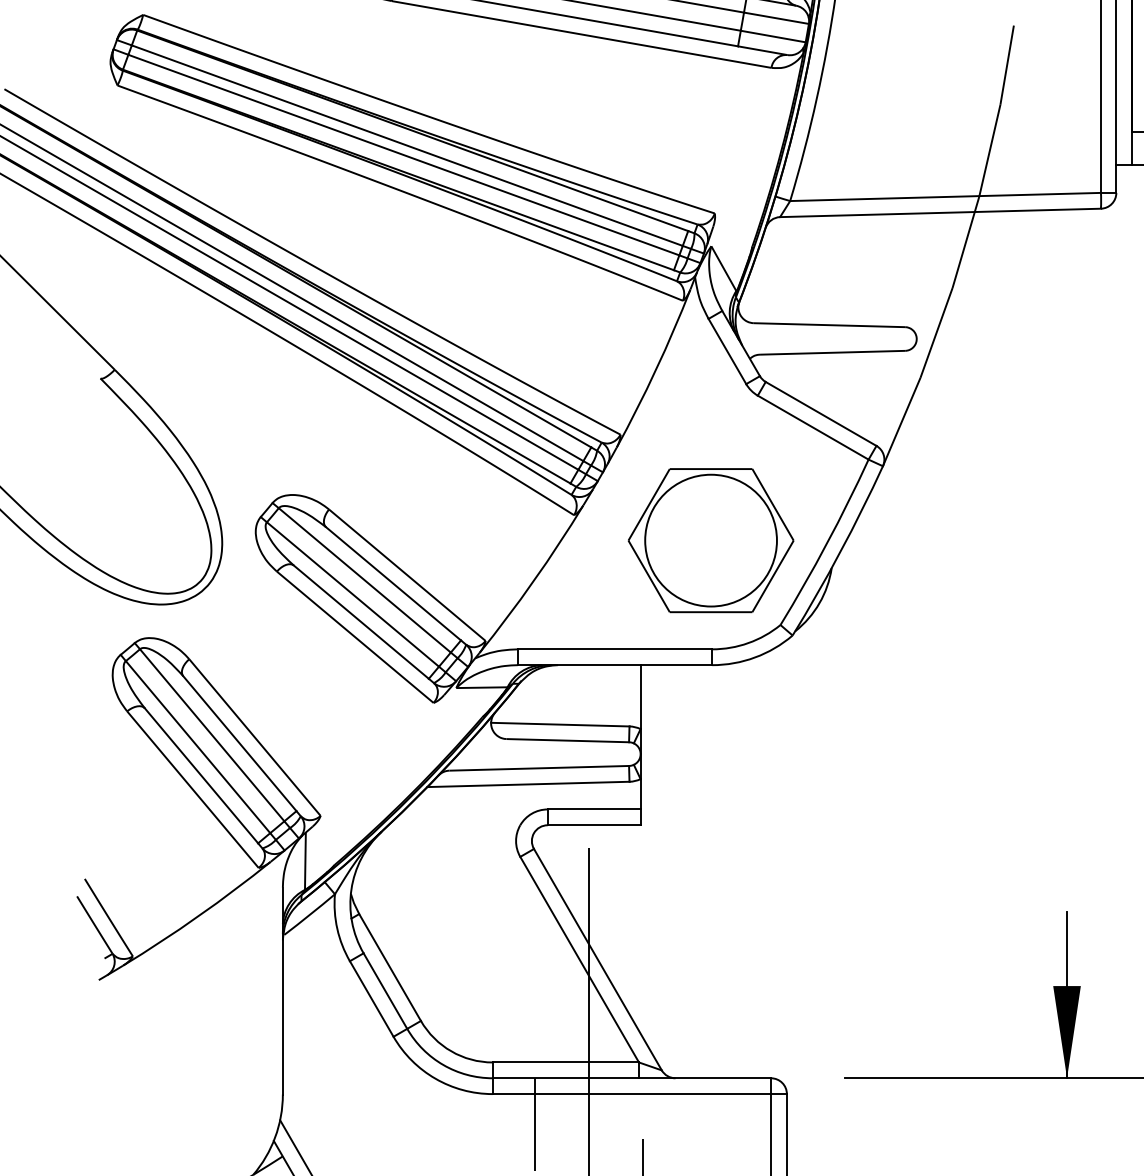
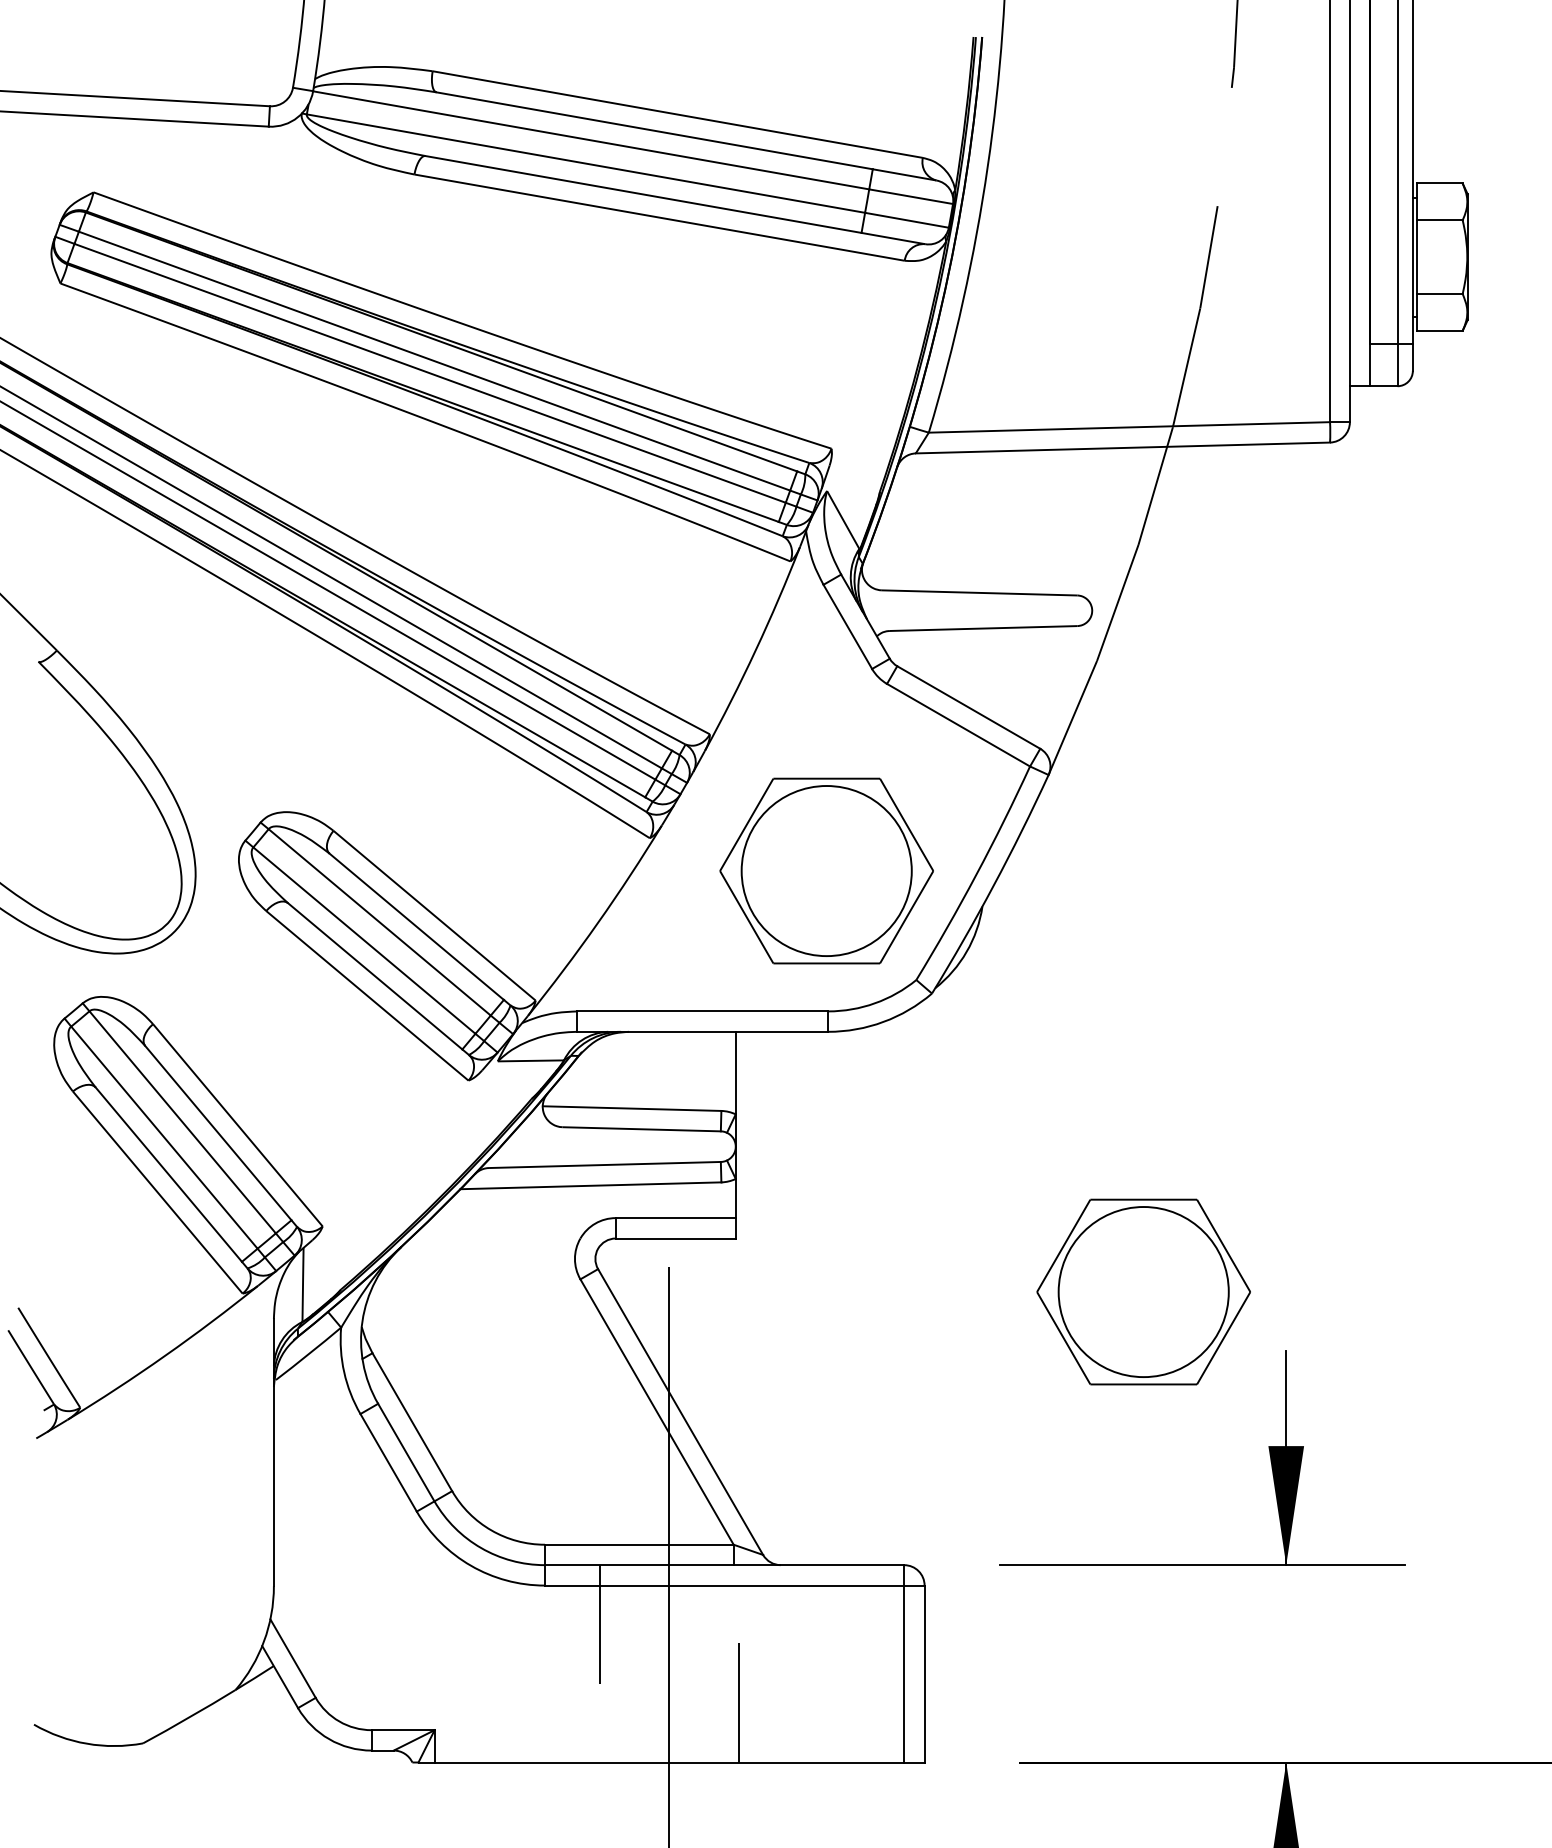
part: (956, 866) -> (1143, 1291), added

